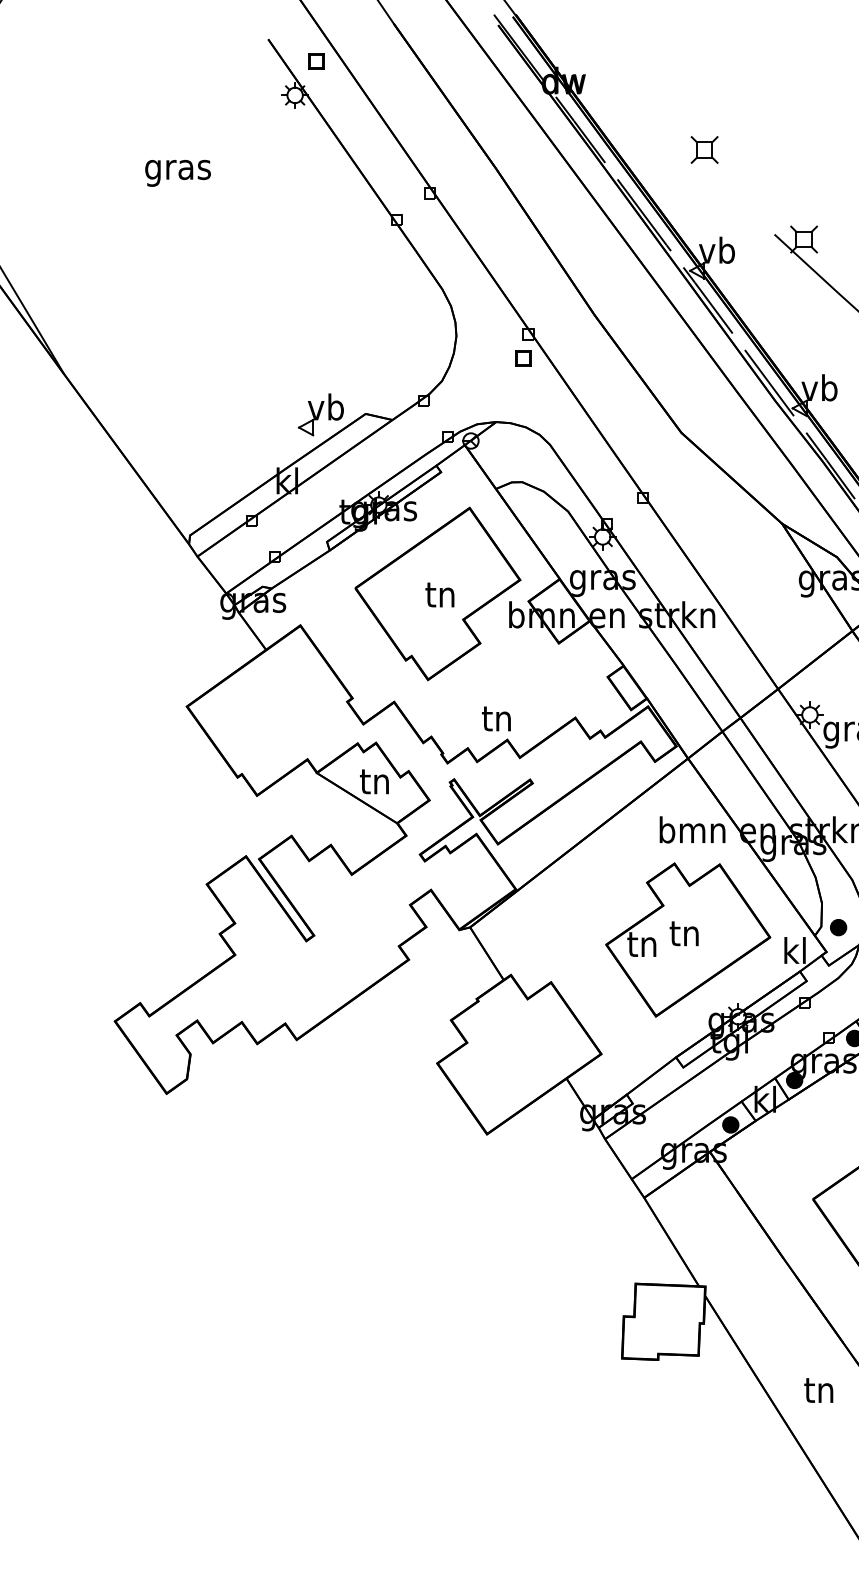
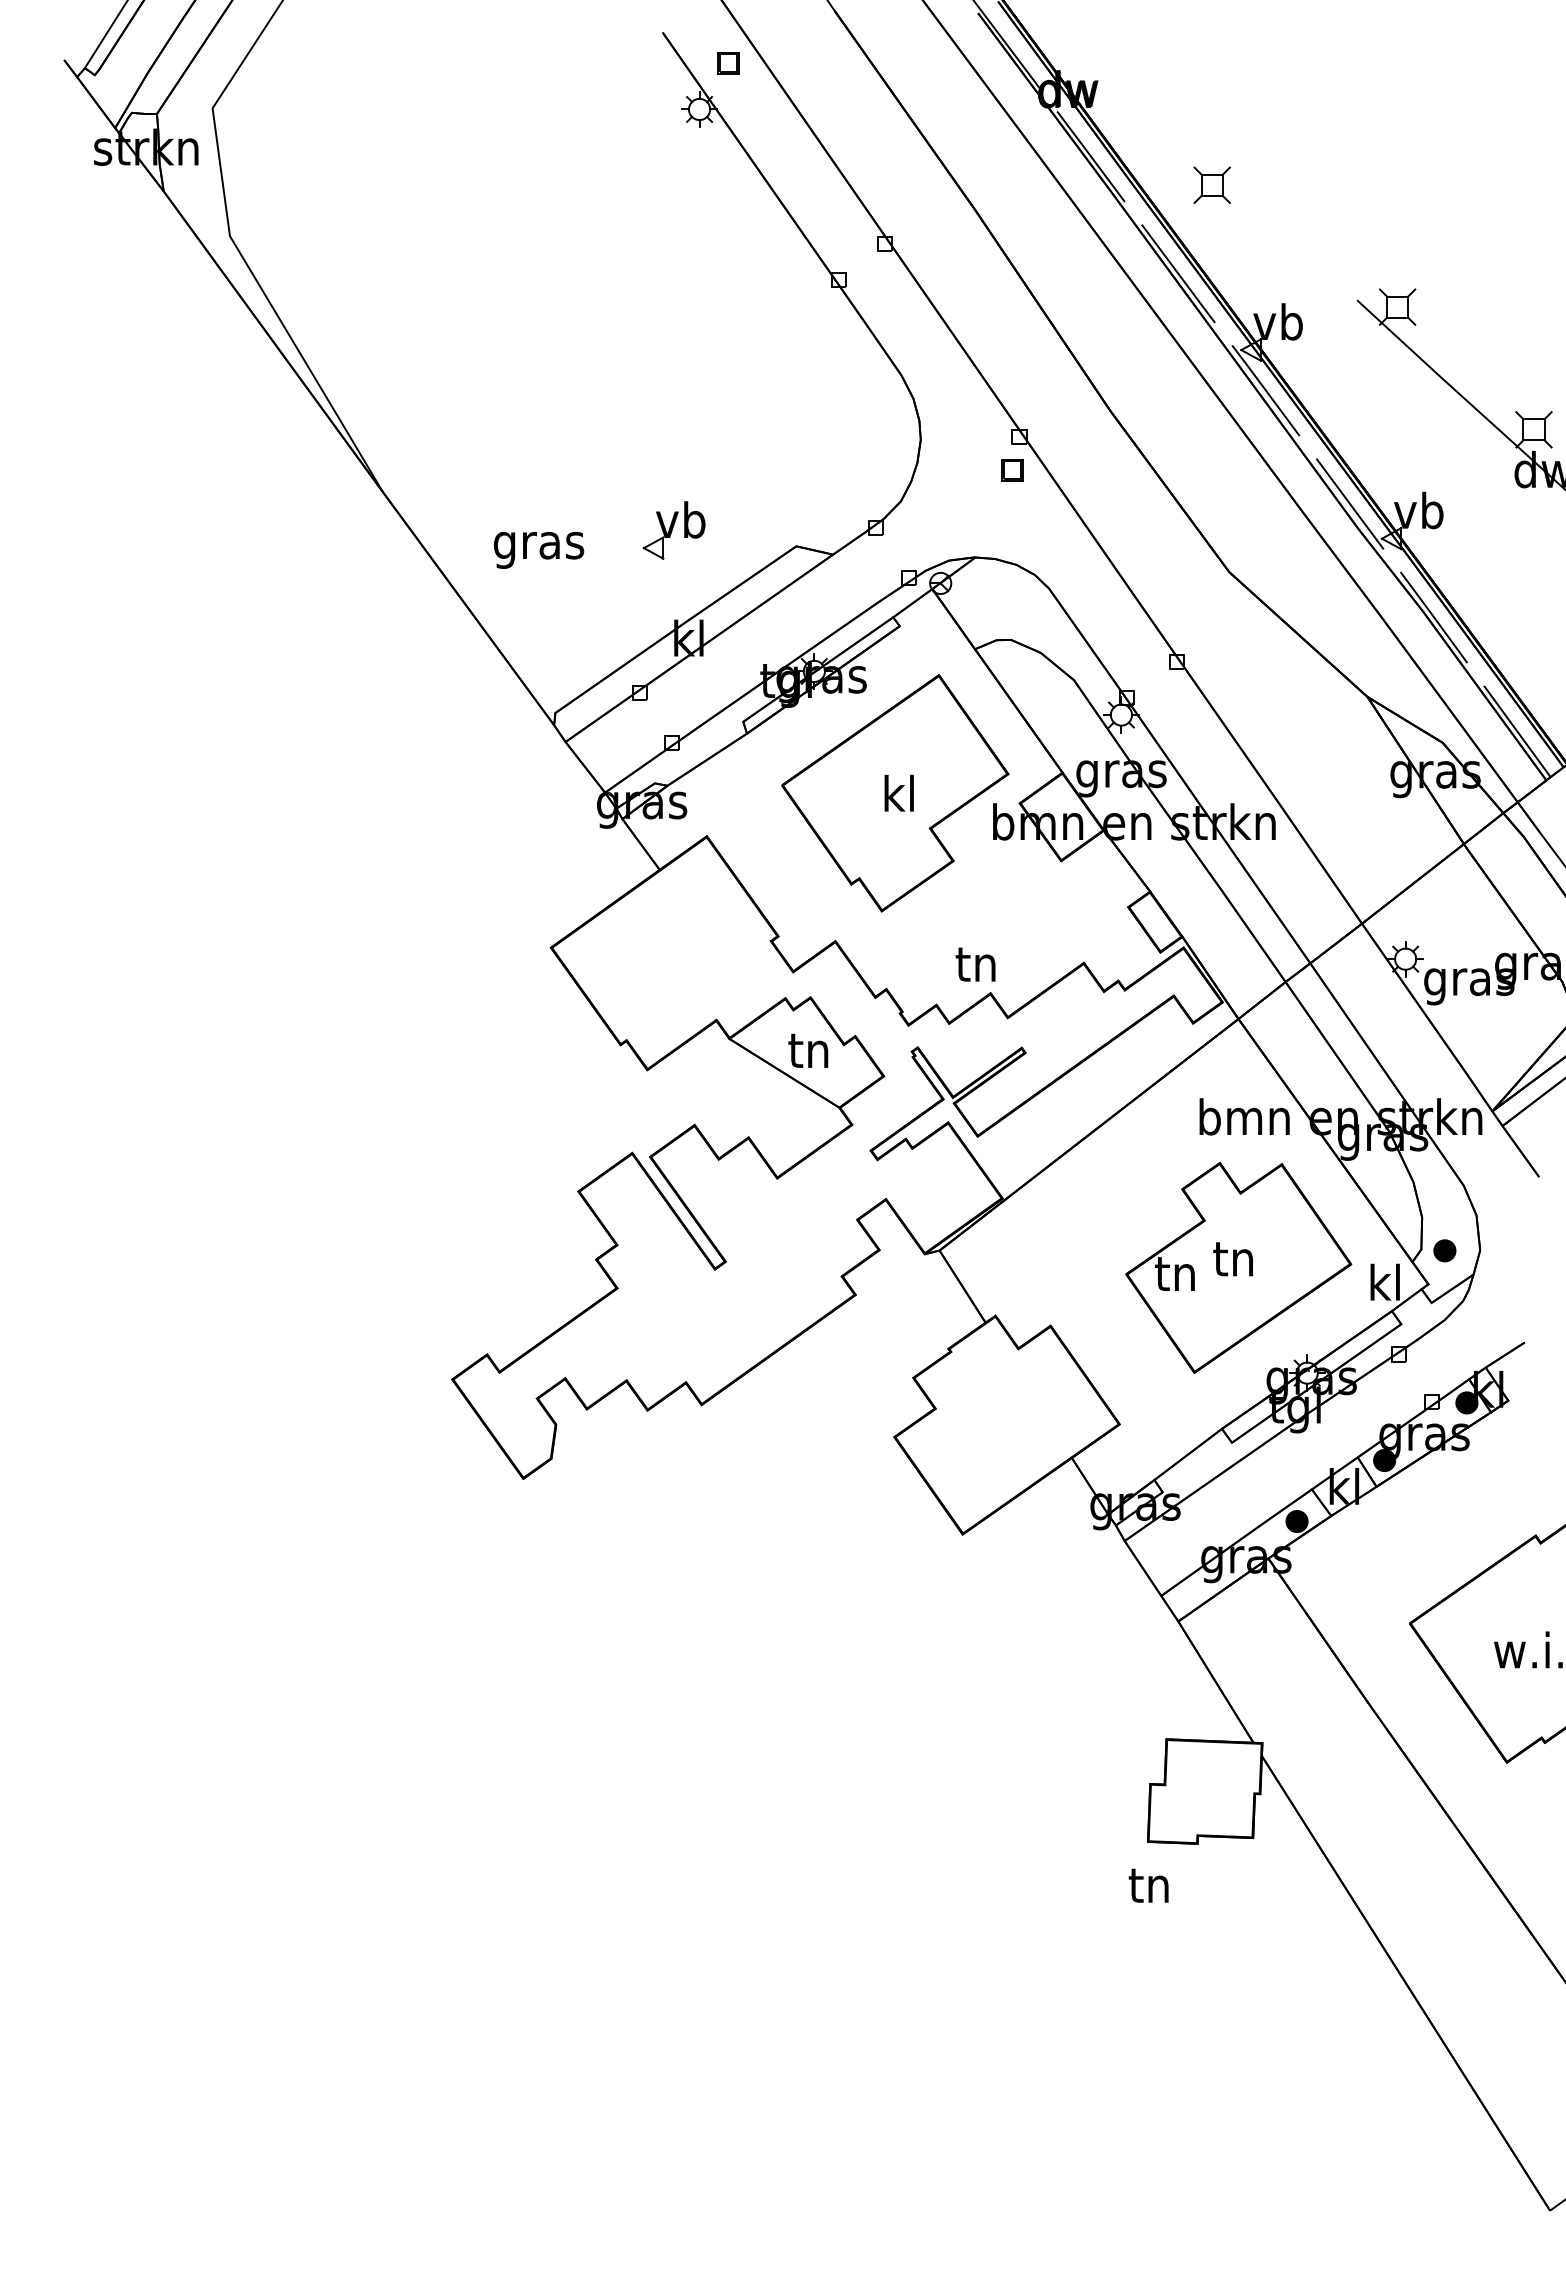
part: (704, 149) -> (1211, 184), moved
text: (177, 172) -> (538, 549), moved
part: (320, 414) -> (673, 530), moved
text: (439, 593) -> (897, 792), tn -> kl
text: (818, 1390) -> (1148, 1885), moved

